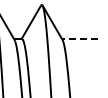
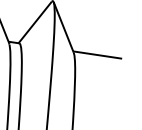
line: (79, 39) -> (96, 55), dashed -> solid

